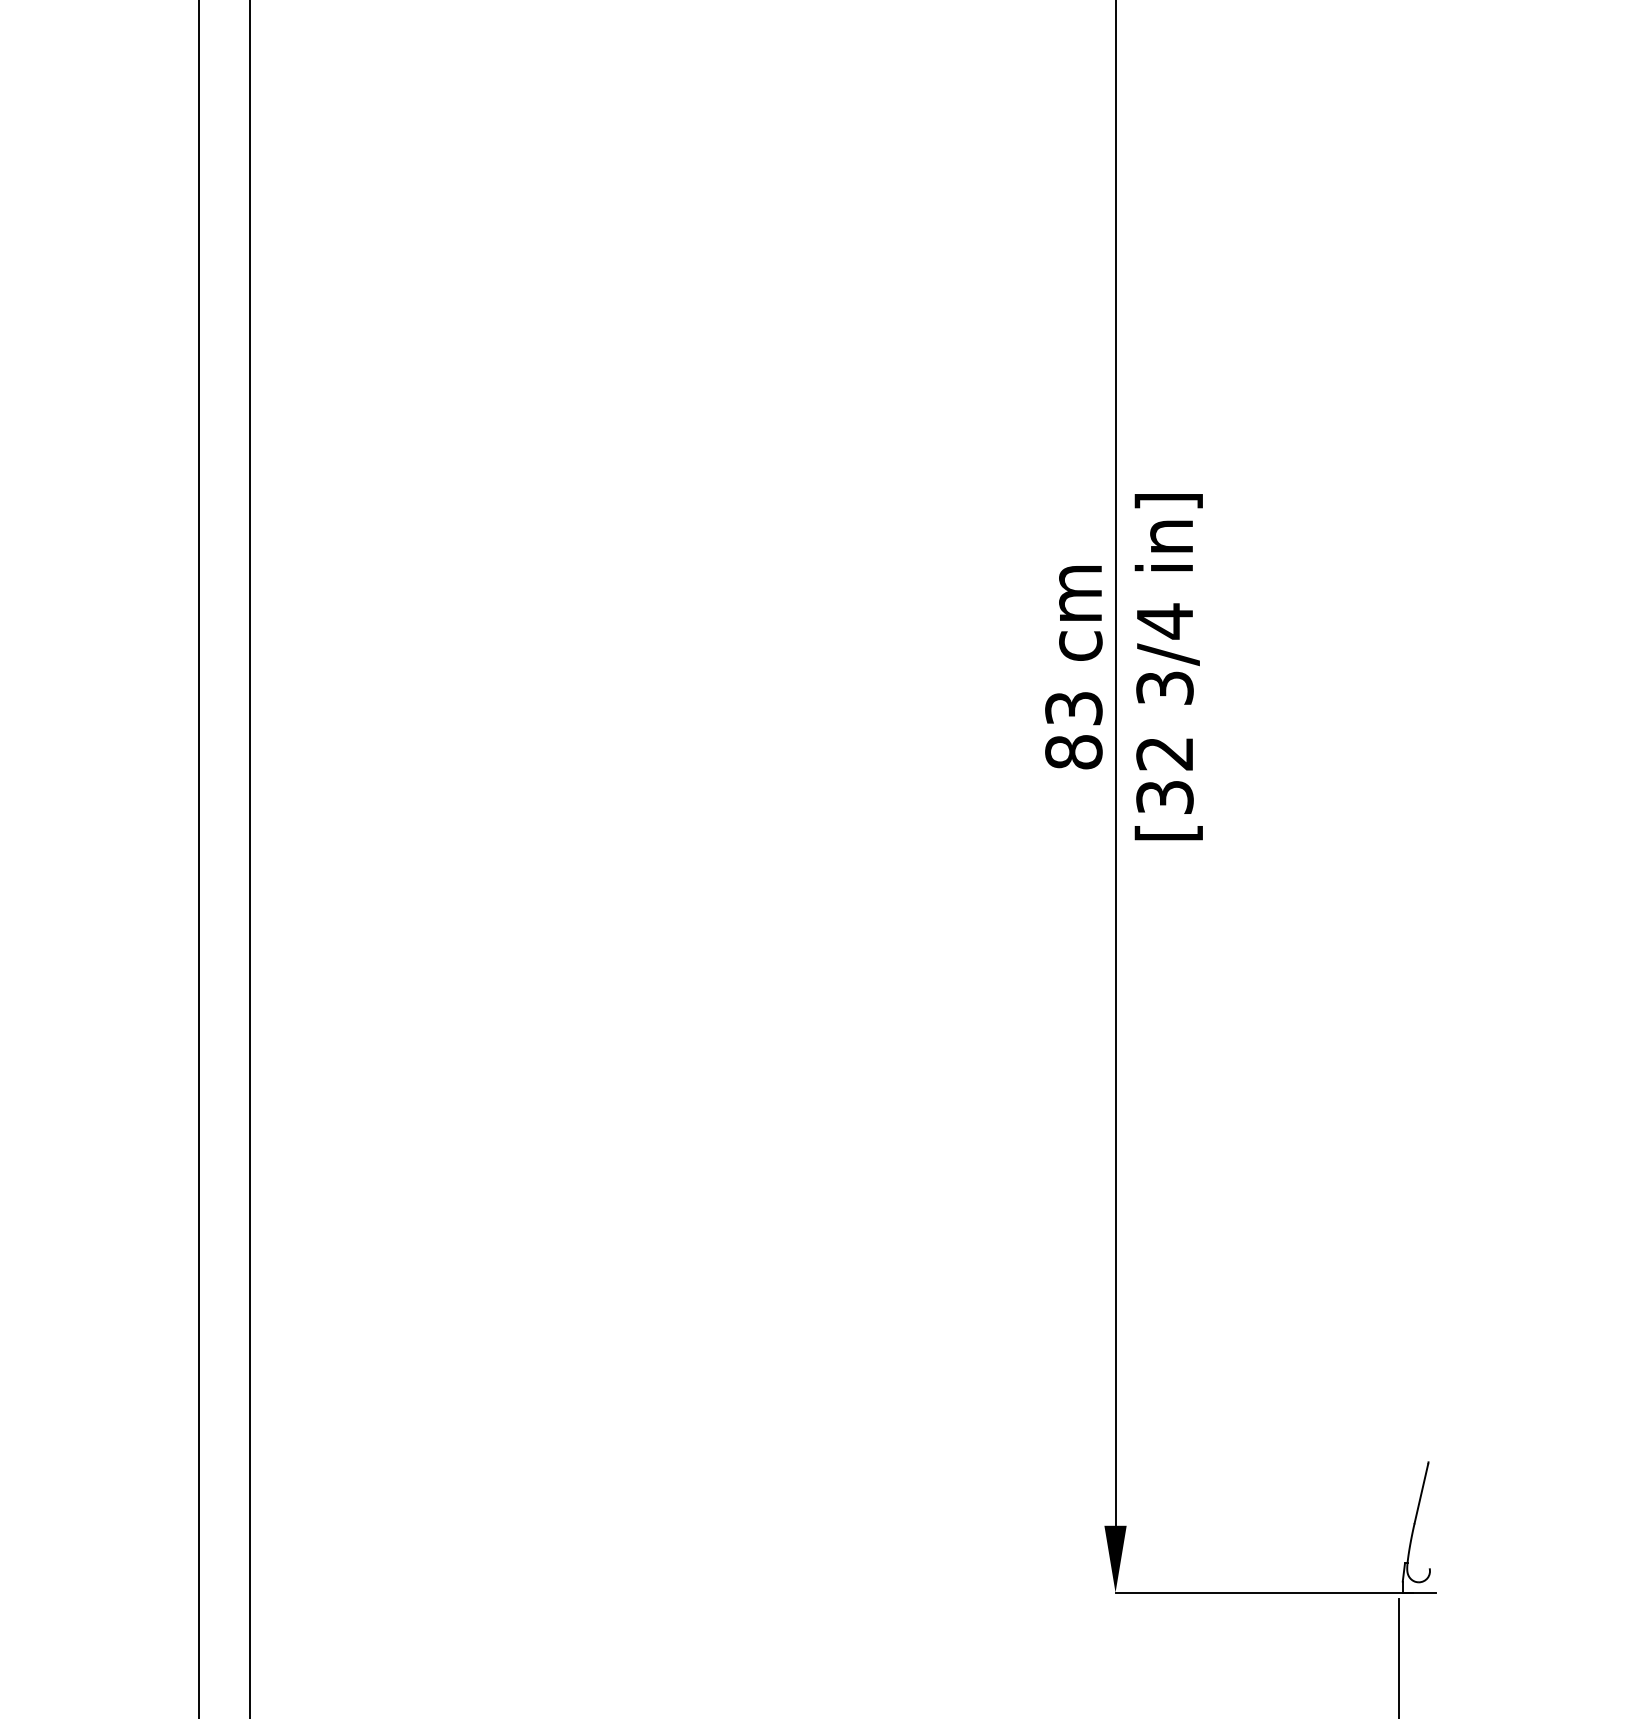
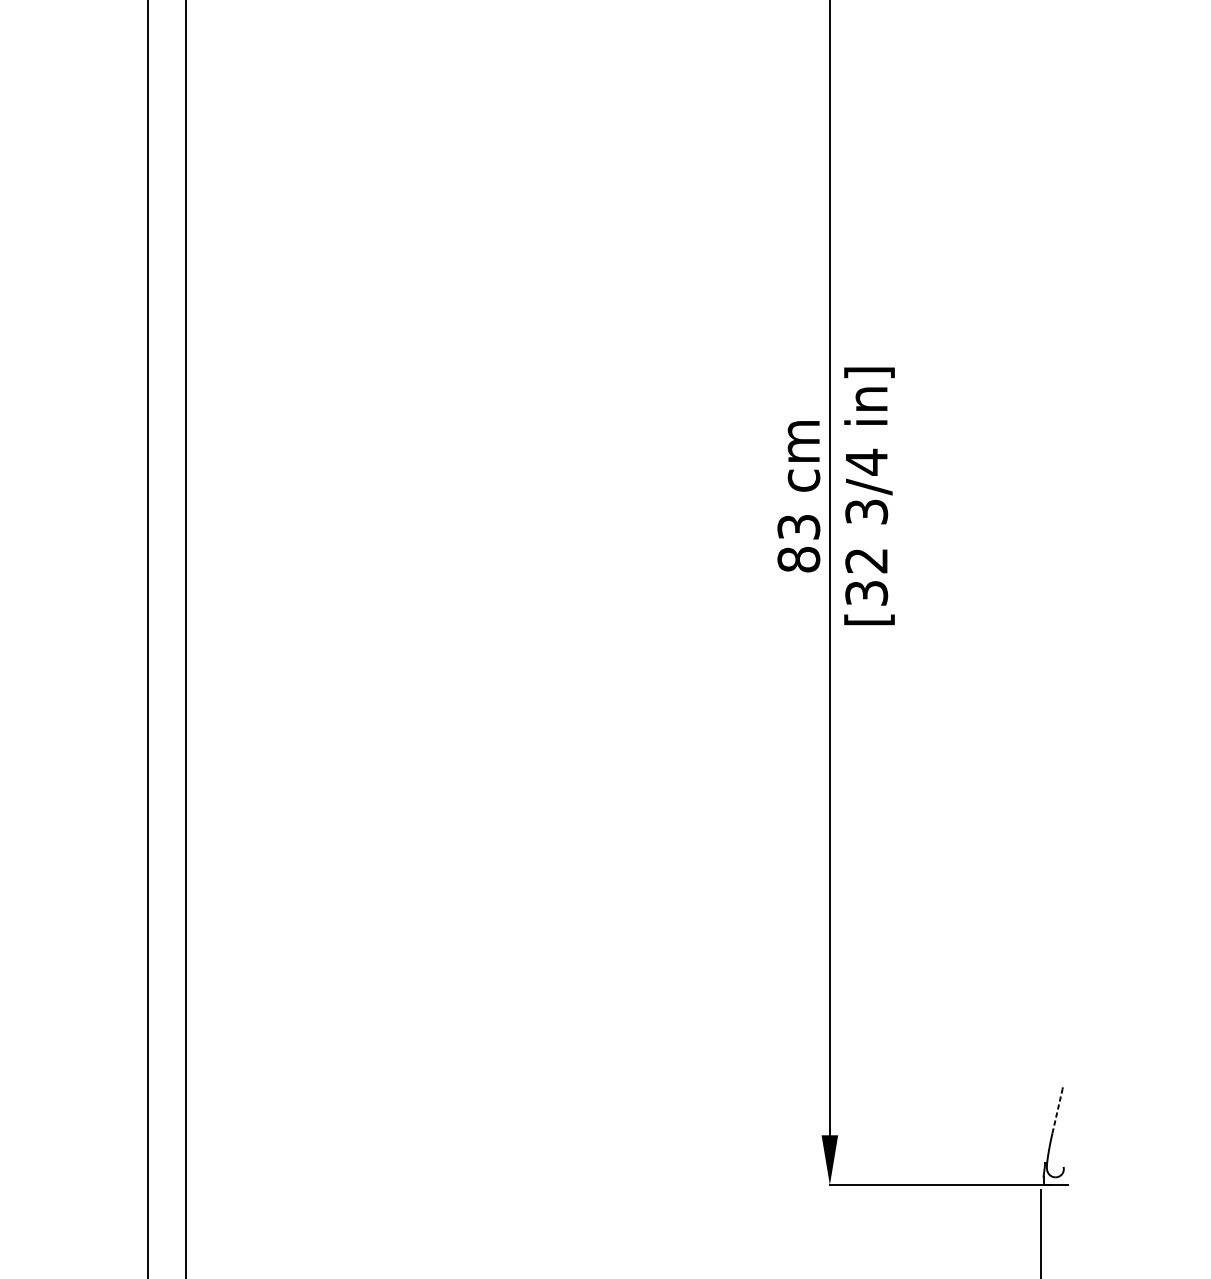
line: (1421, 1493) -> (1057, 1111), solid -> dashed

